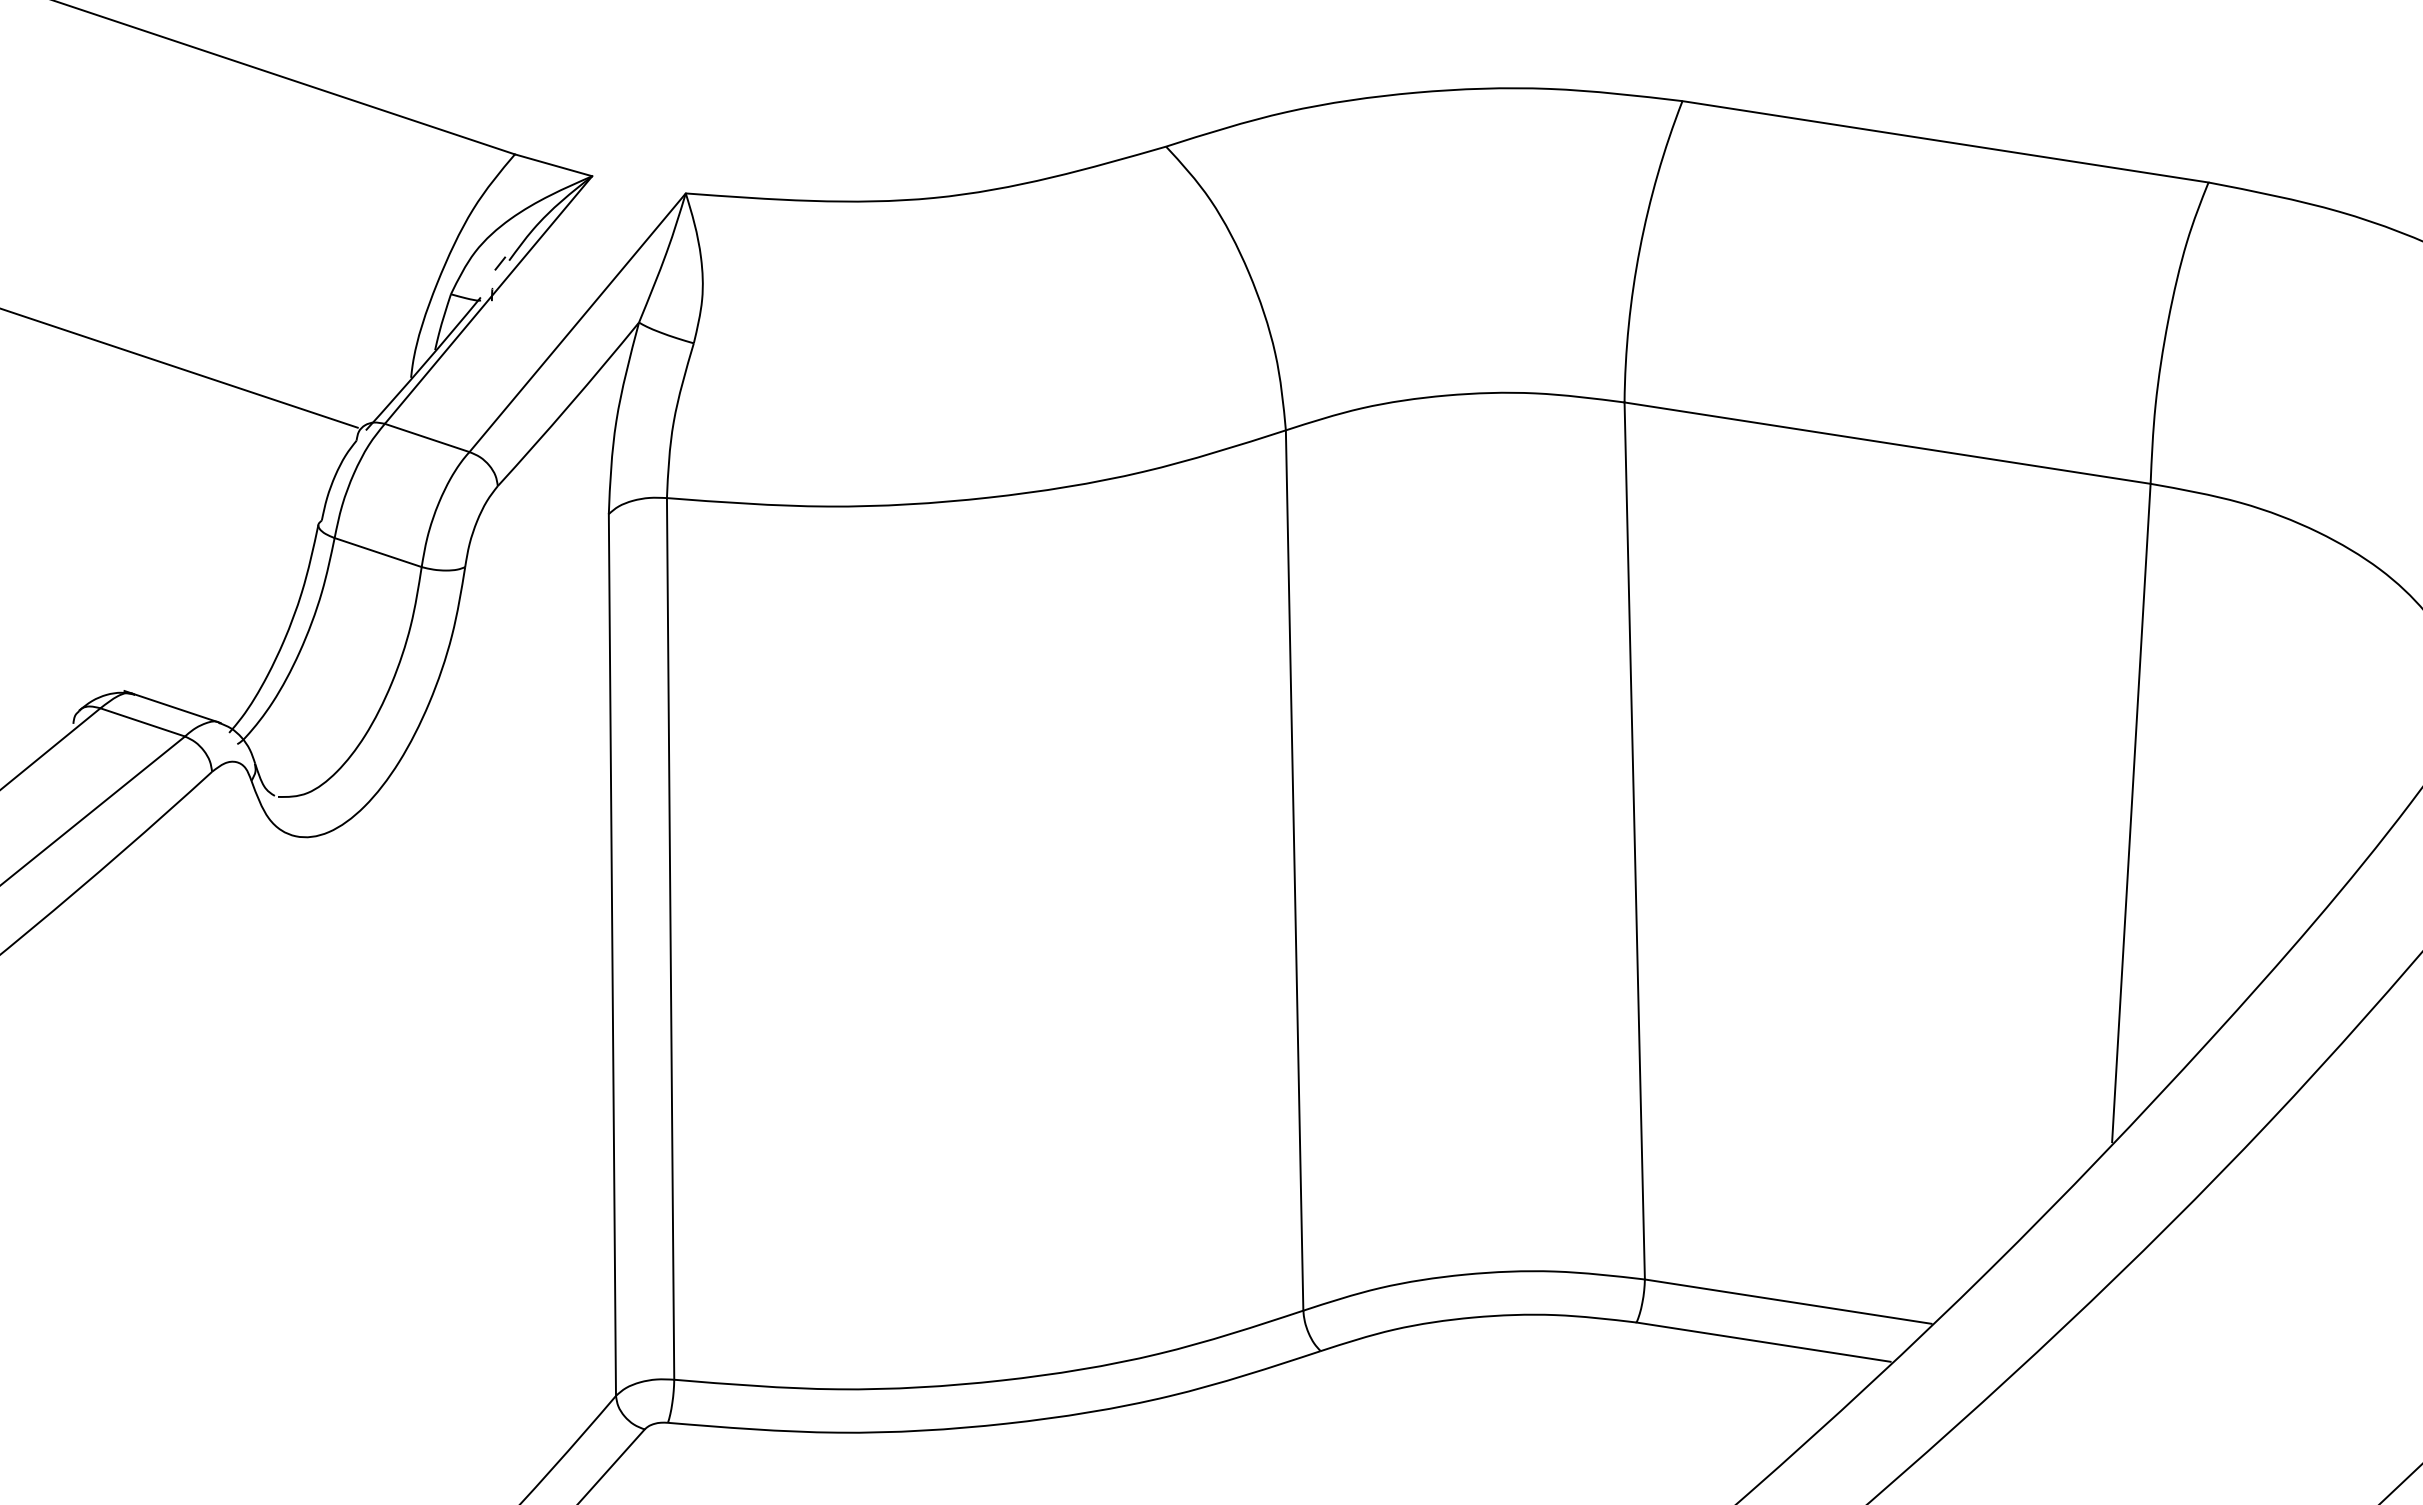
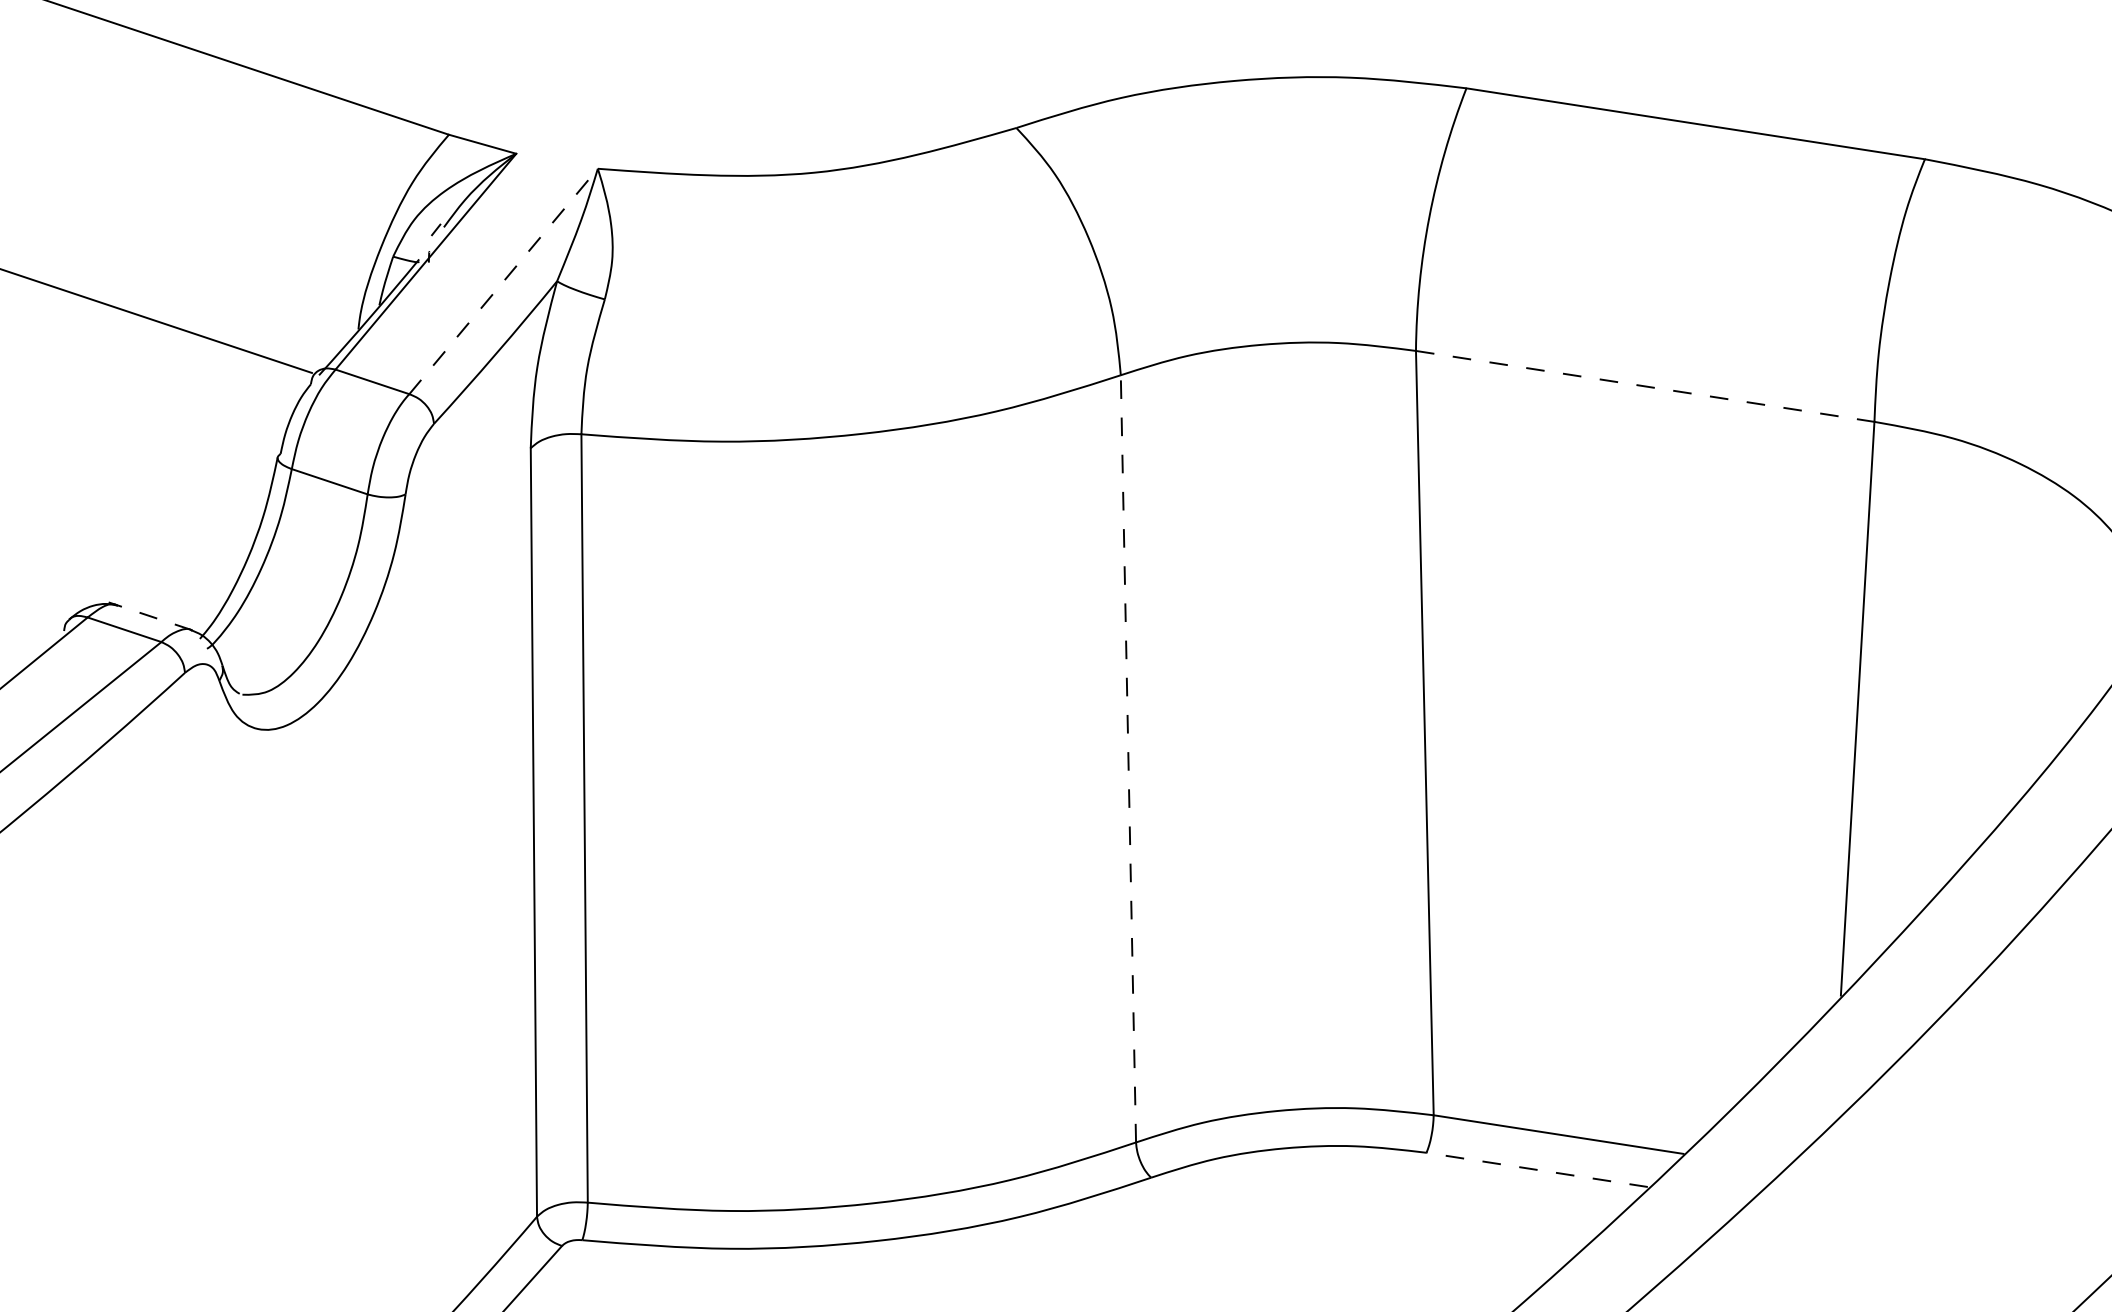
line: (577, 322) -> (503, 281), solid -> dashed
line: (1888, 443) -> (1646, 386), solid -> dashed
line: (172, 707) -> (150, 616), solid -> dashed
line: (1294, 870) -> (1128, 758), solid -> dashed
line: (1763, 1342) -> (1537, 1170), solid -> dashed

